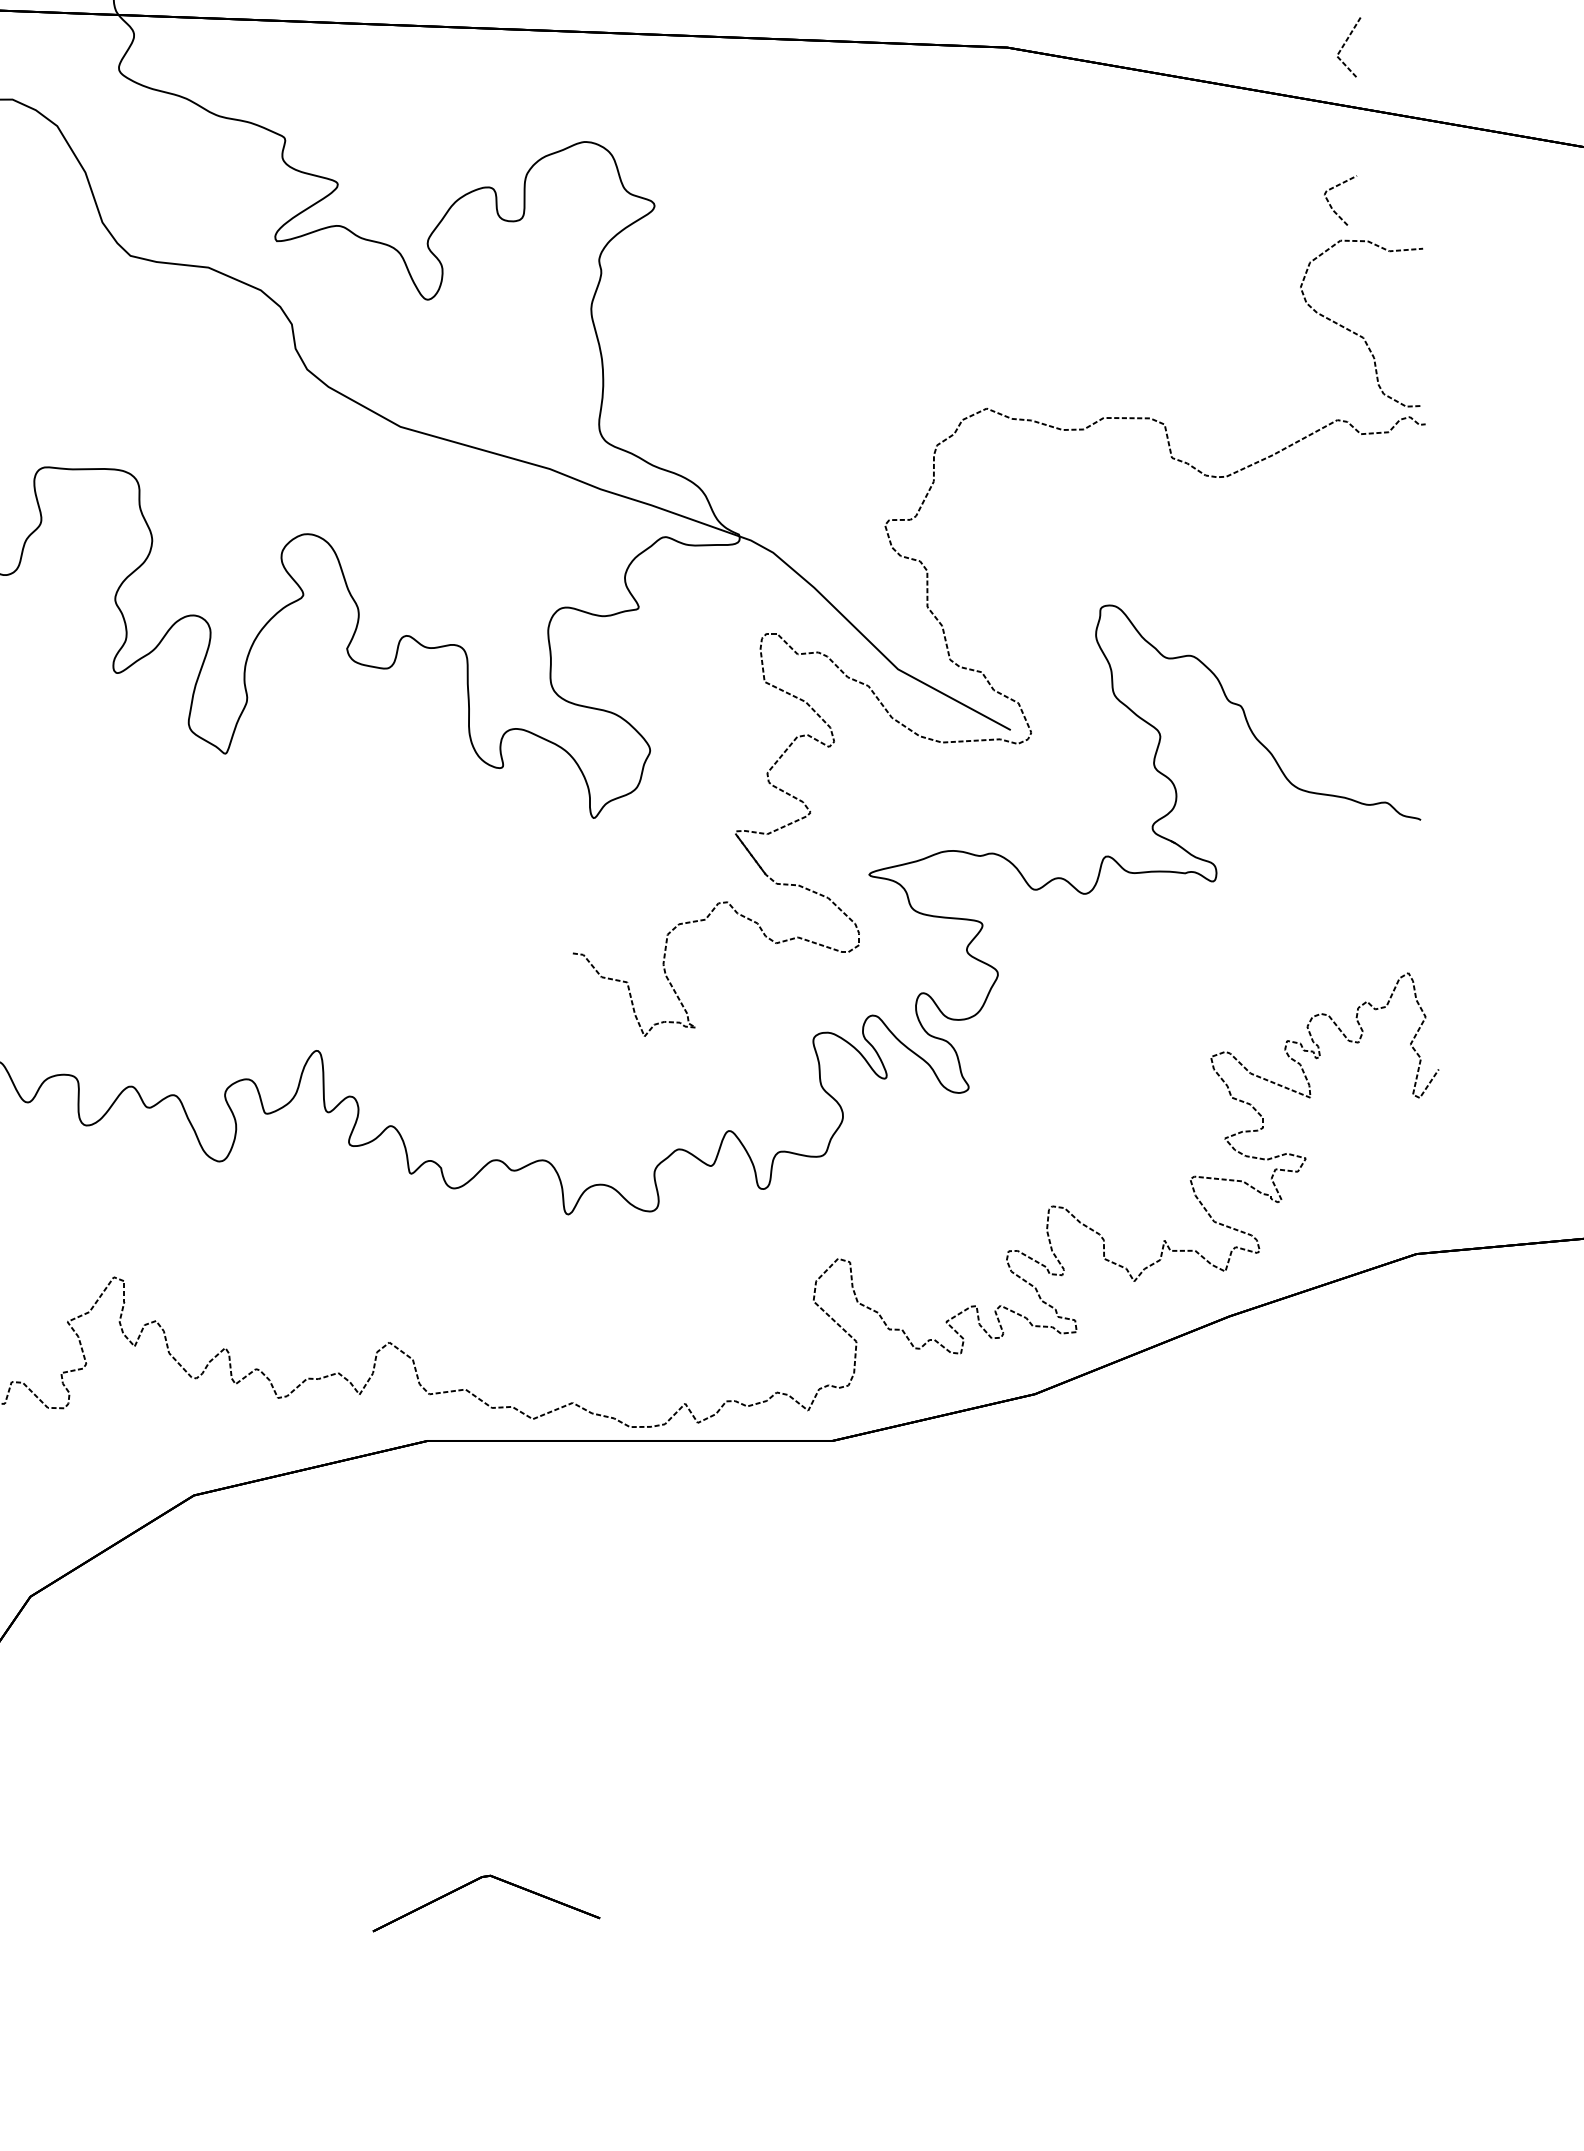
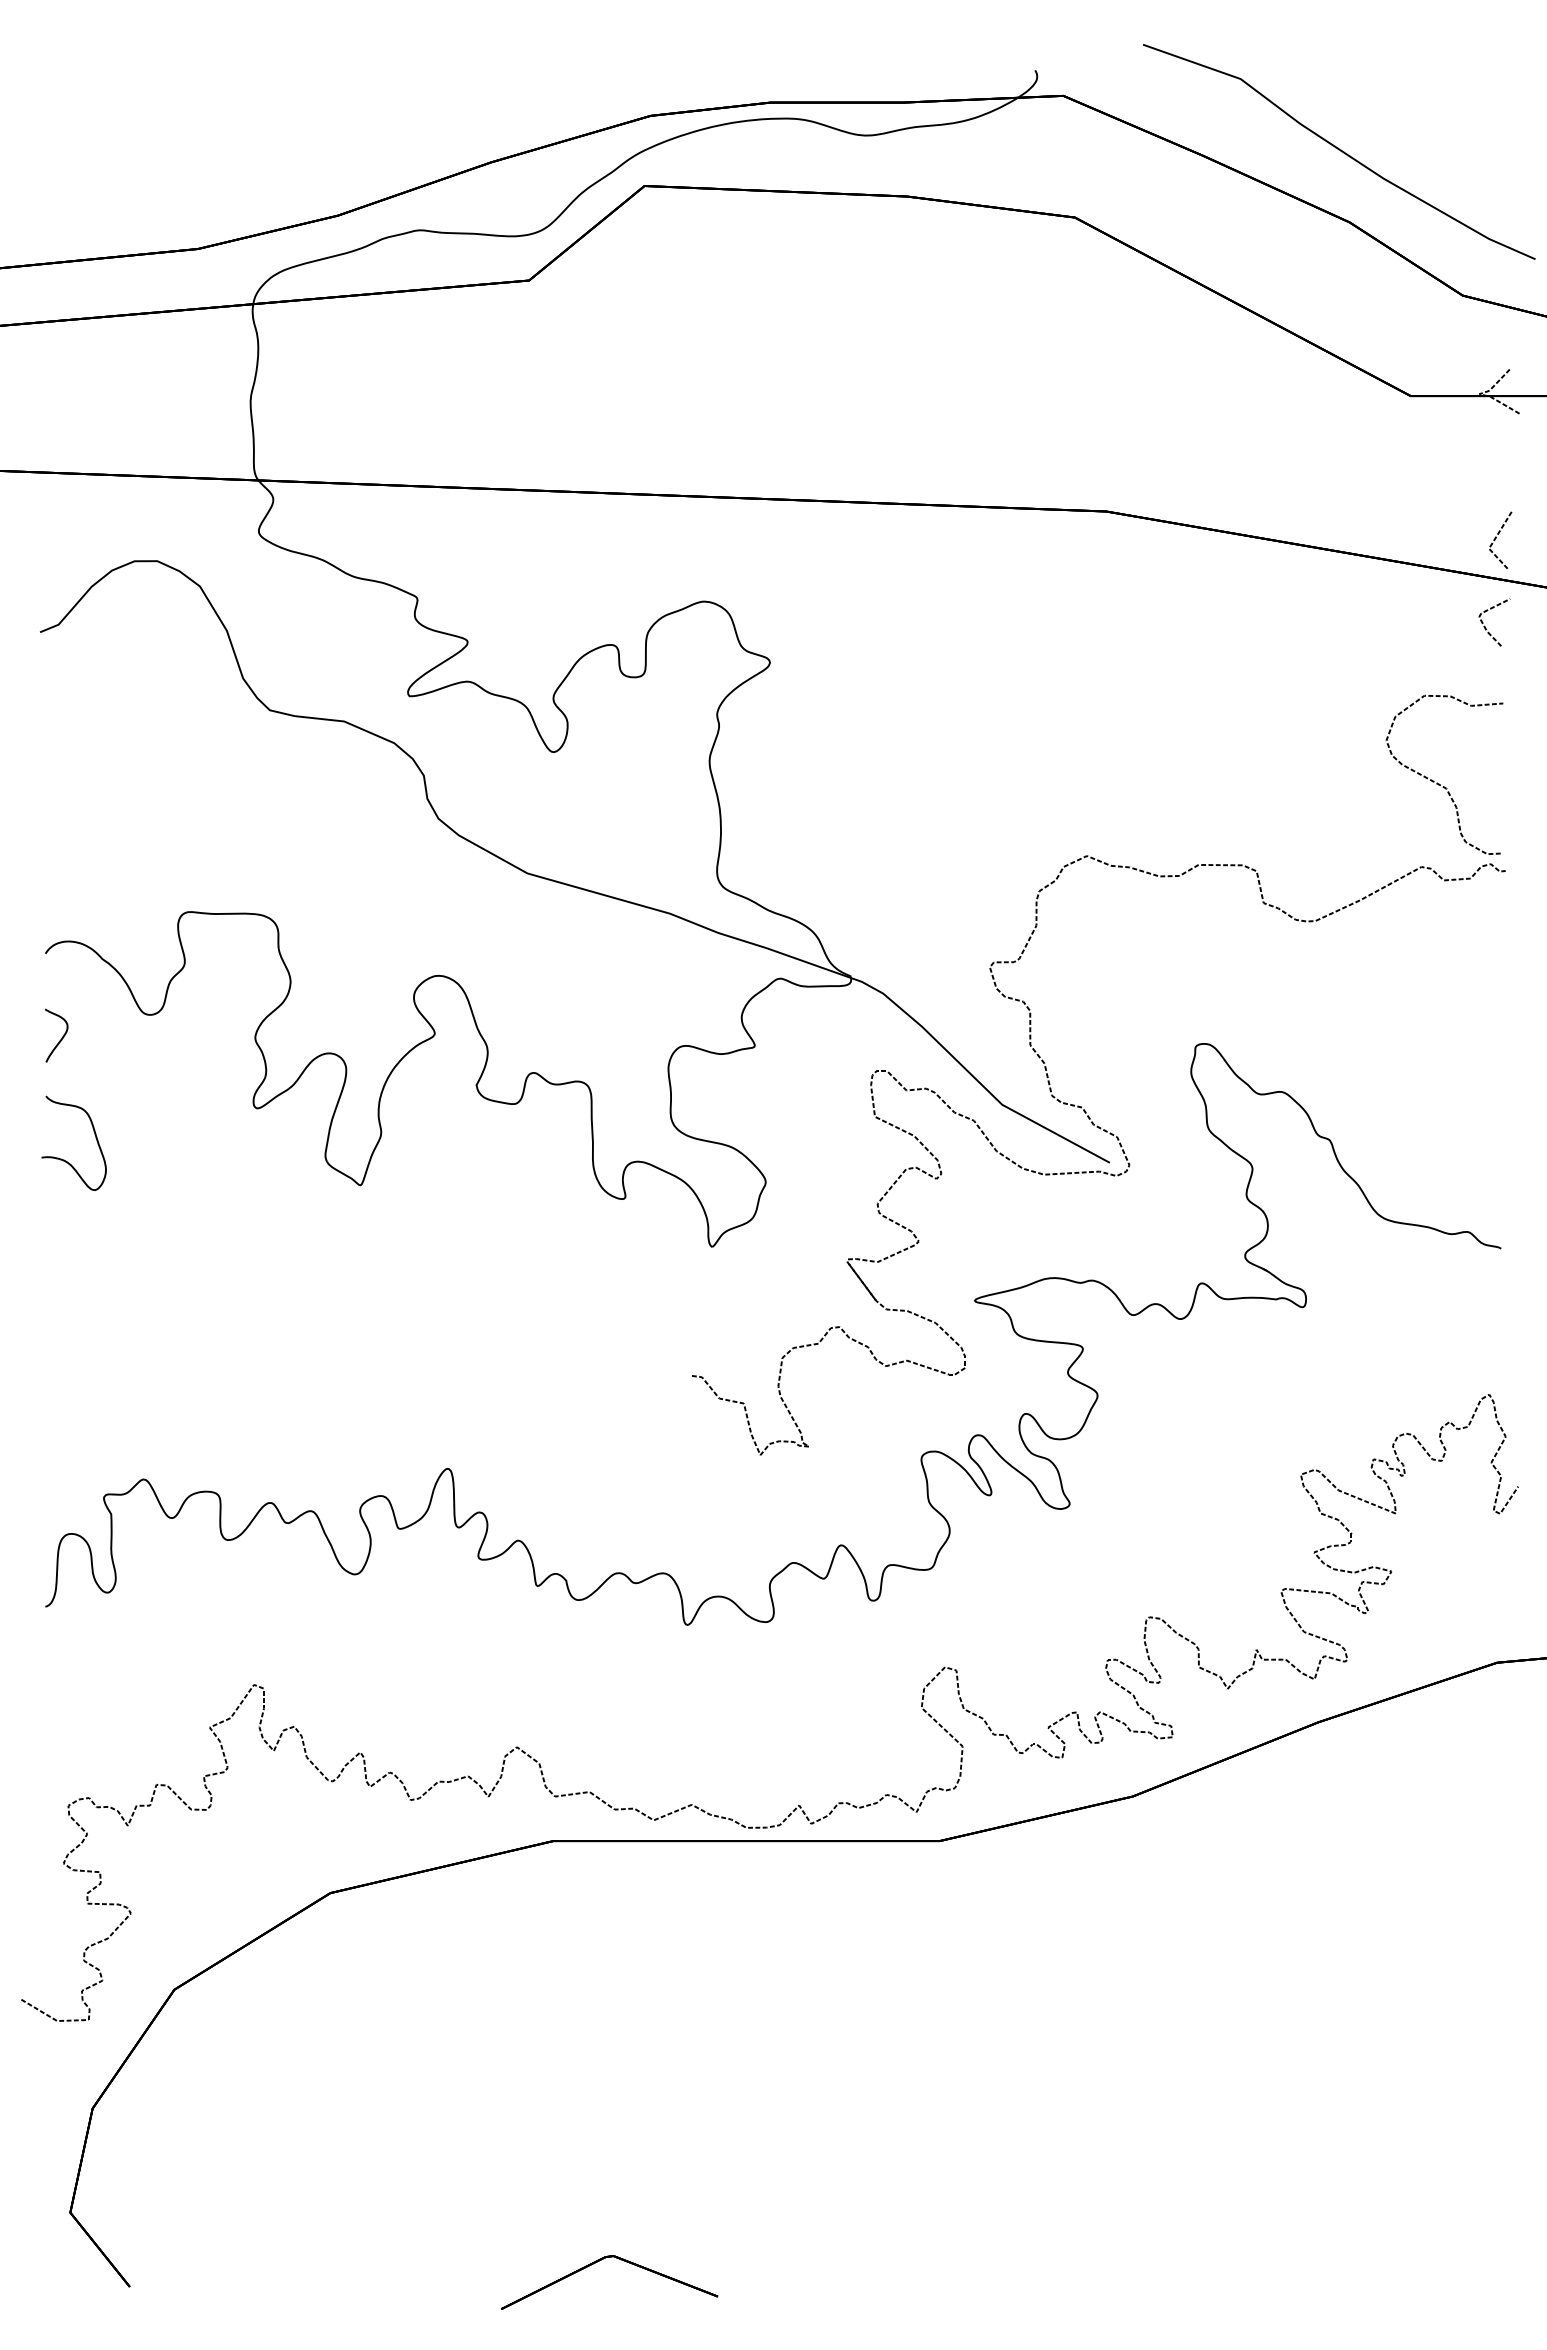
line: (1344, 45) -> (1496, 538), moved
line: (1331, 204) -> (1485, 626), moved

